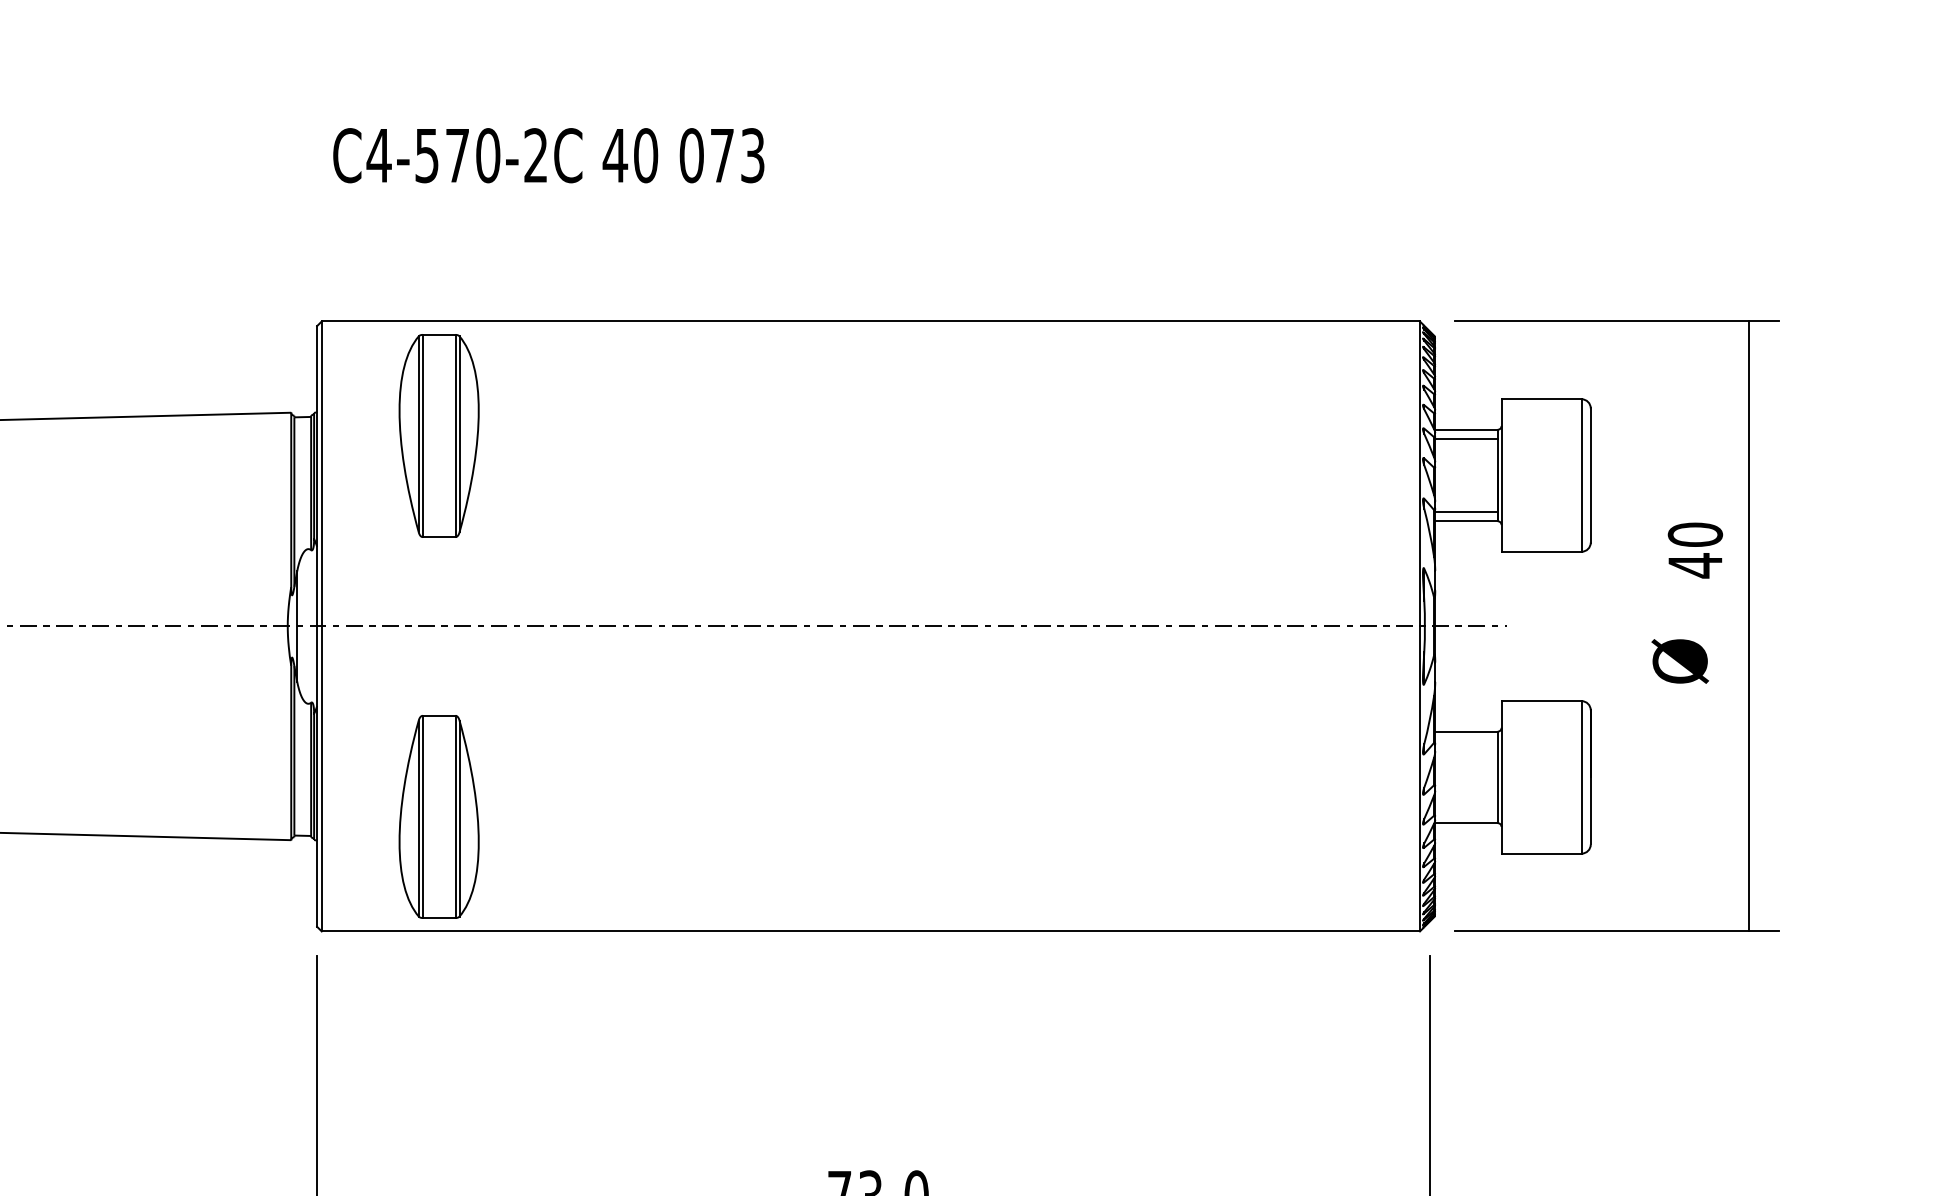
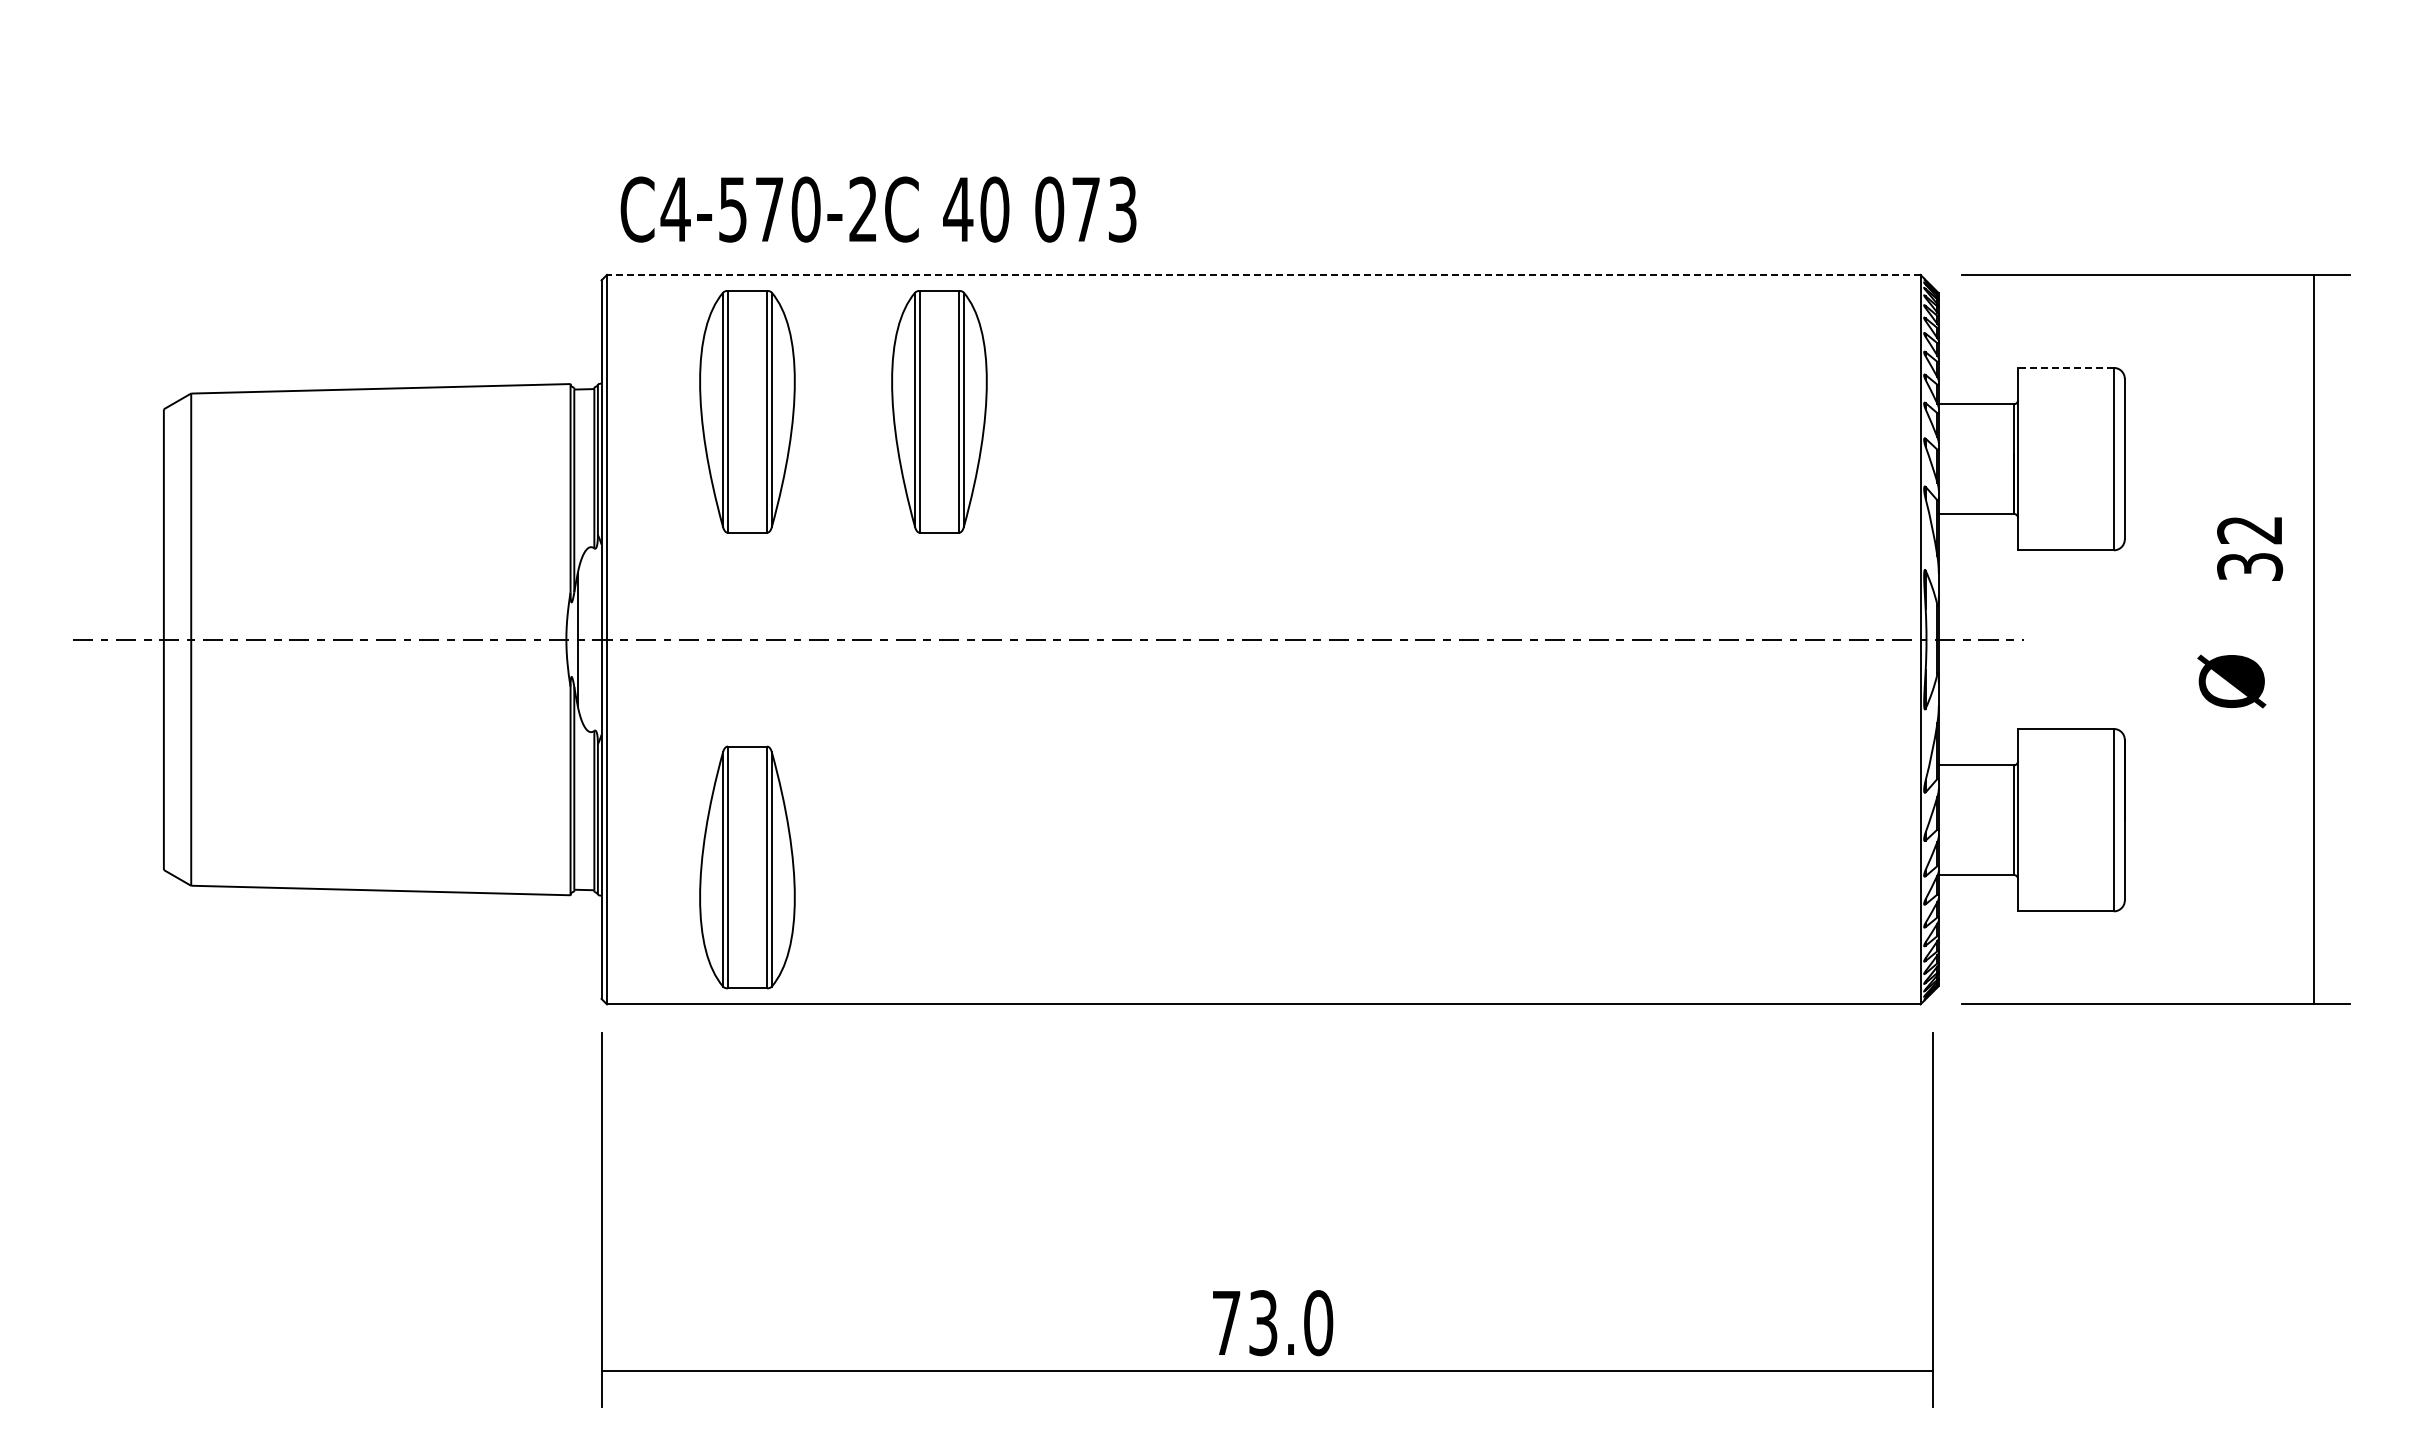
text: (548, 155) -> (878, 209), moved
line: (870, 321) -> (1263, 274), solid -> dashed
line: (1542, 398) -> (2066, 367), solid -> dashed
part: (599, 435) -> (939, 411), added
line: (1465, 439) -> (1975, 415), removed
line: (1465, 511) -> (1975, 502), removed
text: (1695, 550) -> (2250, 548), 40 -> 32

